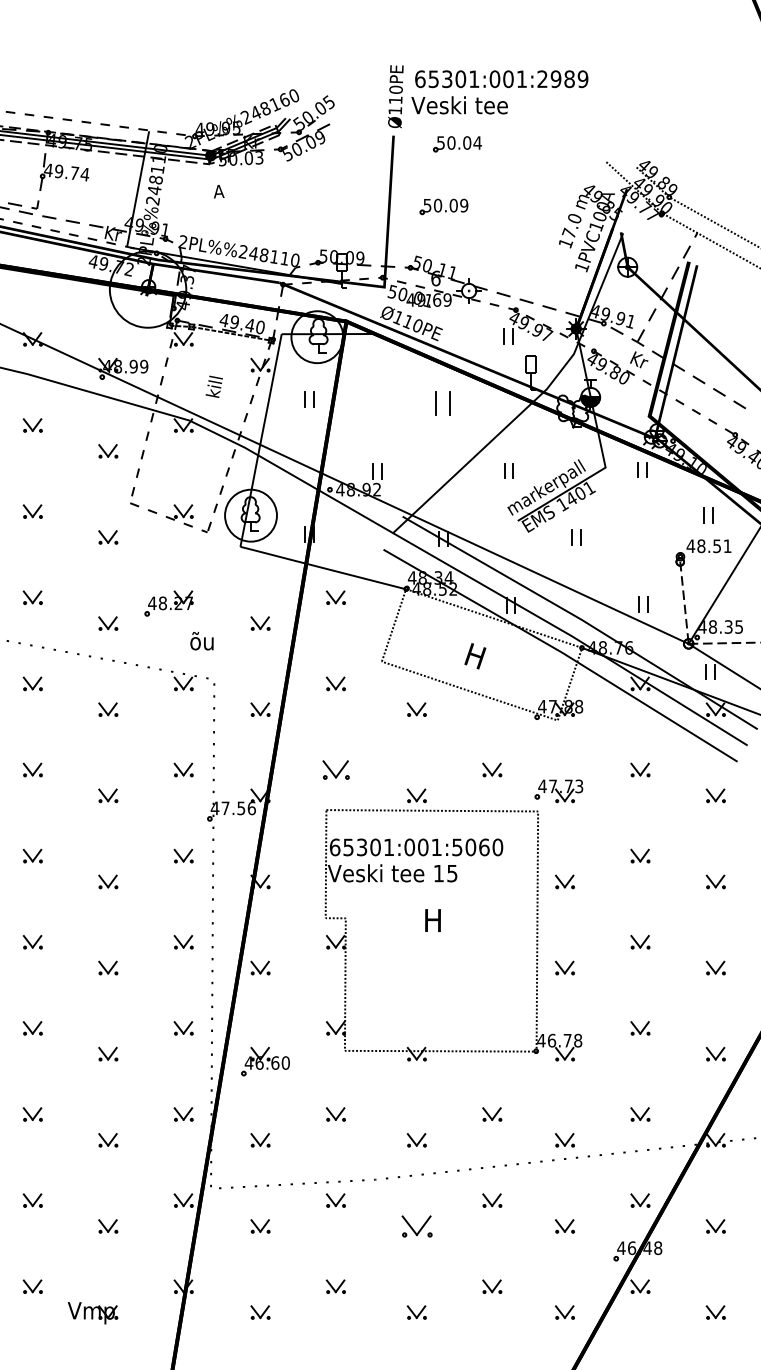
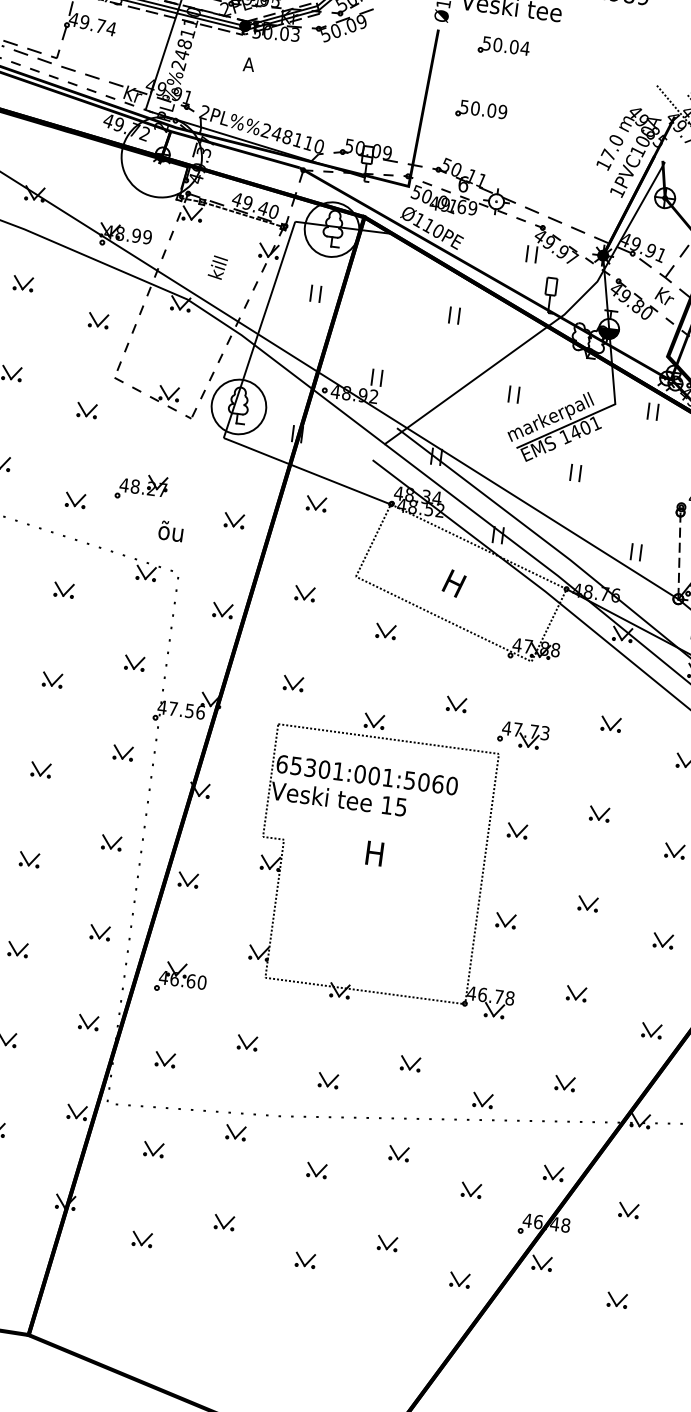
part: (443, 403) -> (454, 315), size x0.62
part: (335, 769) -> (293, 683), size x0.71
part: (416, 1226) -> (316, 1170), size x0.62

